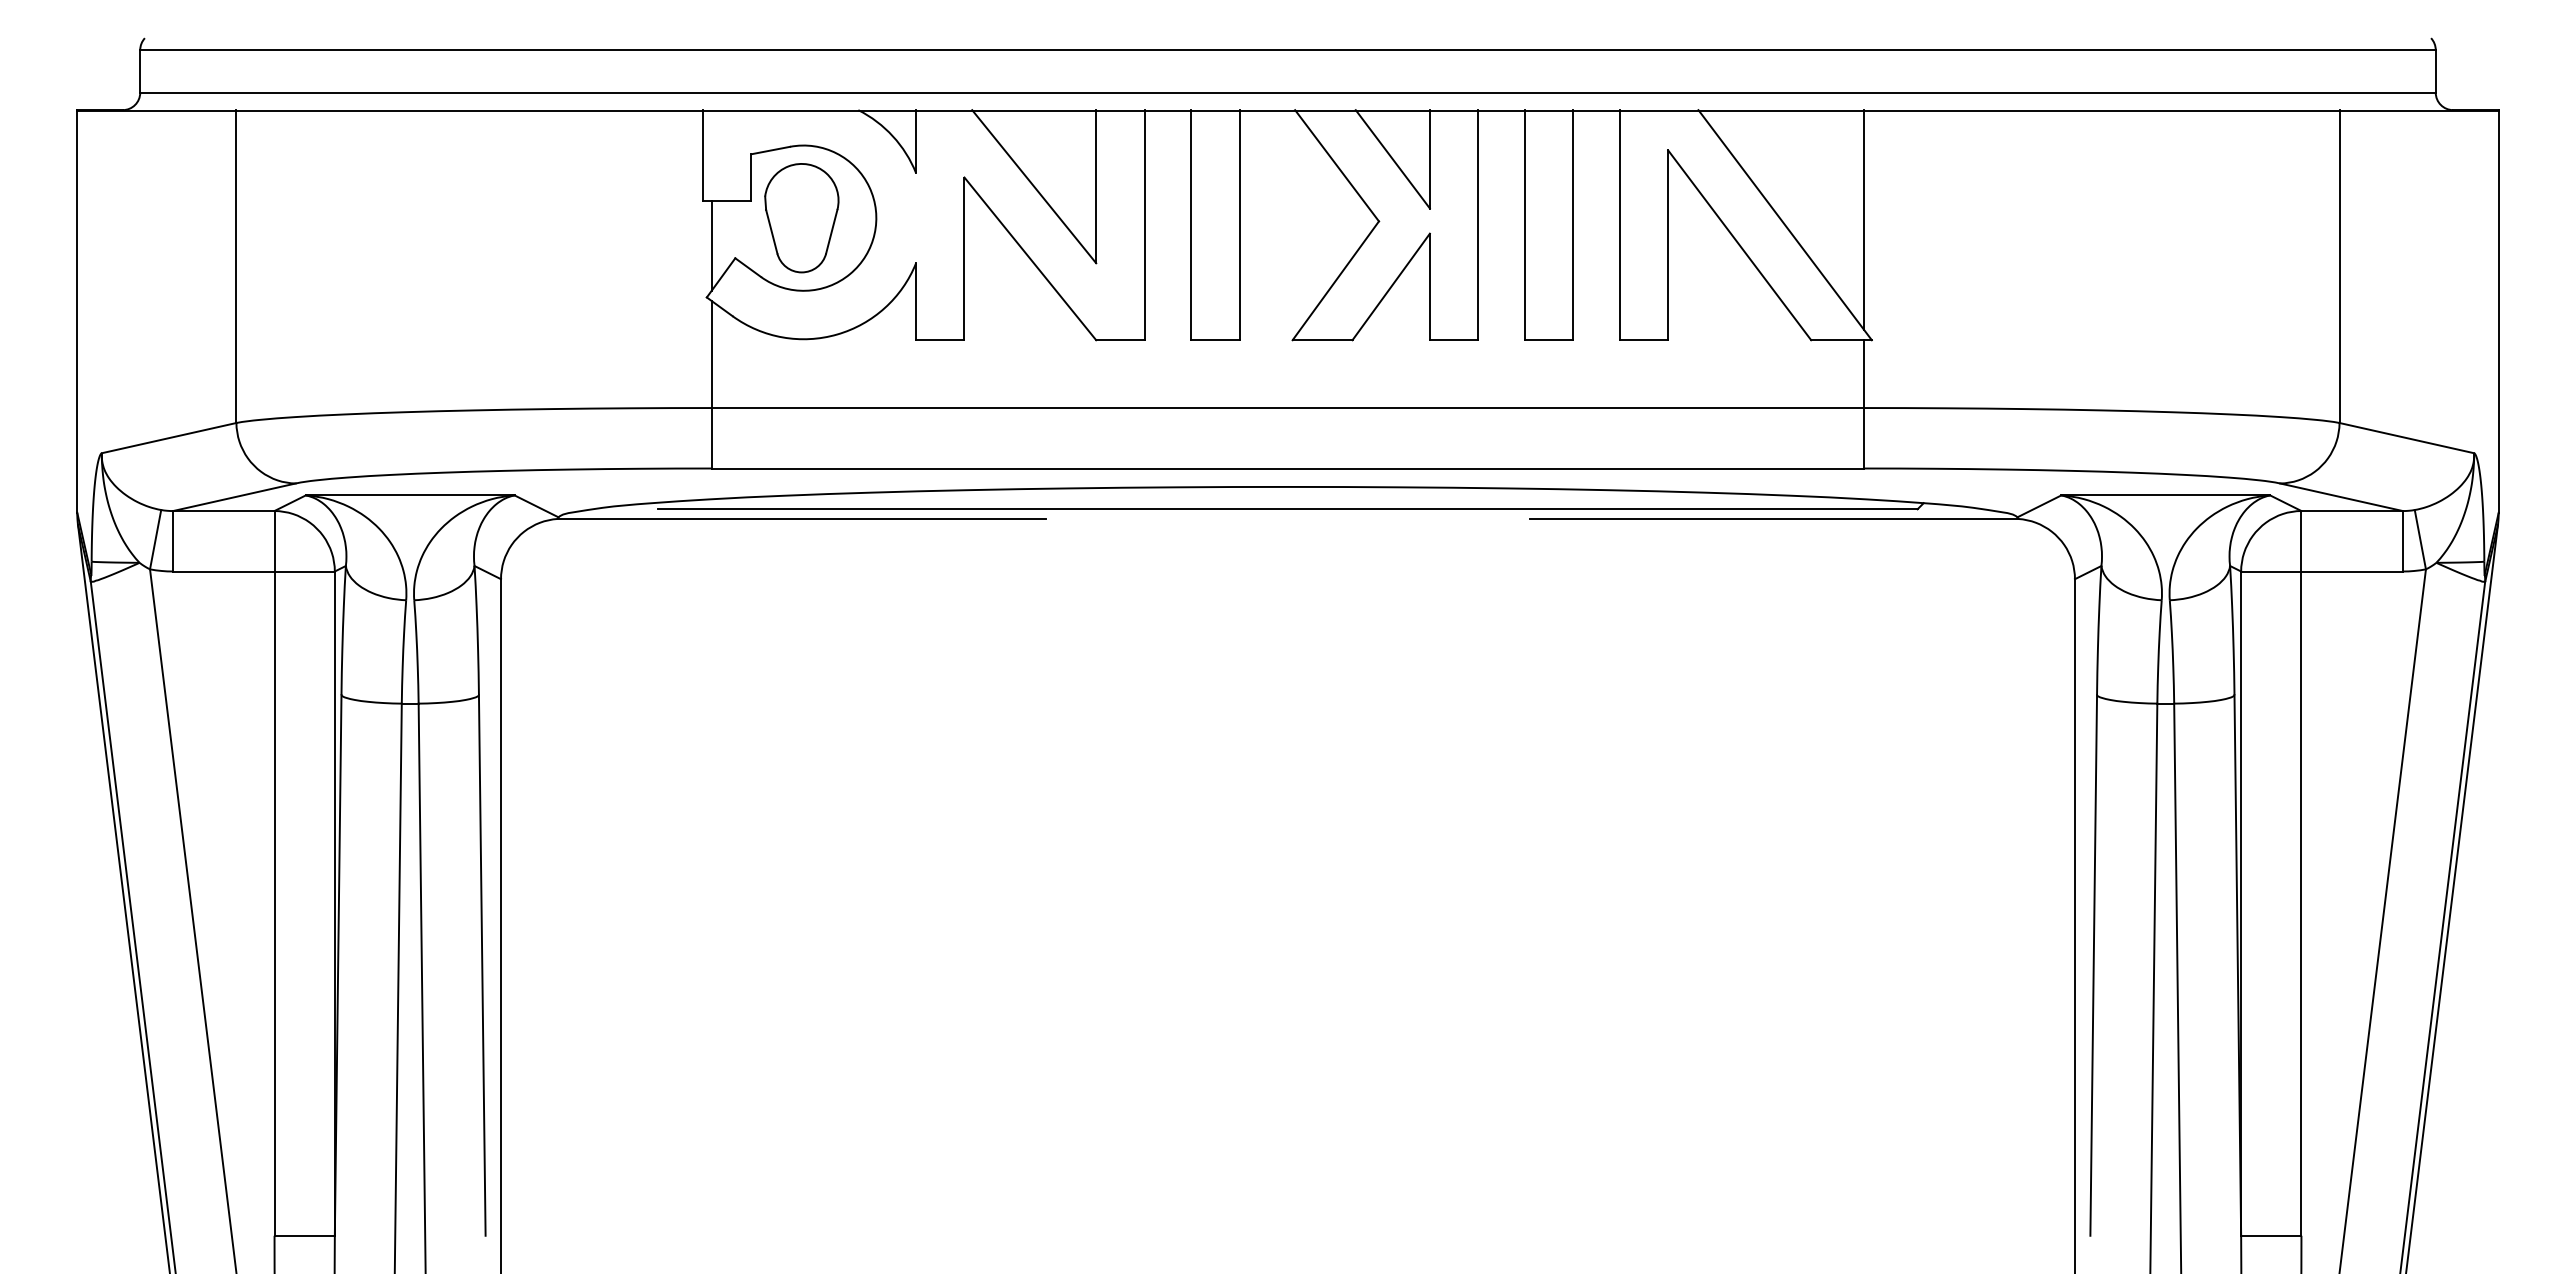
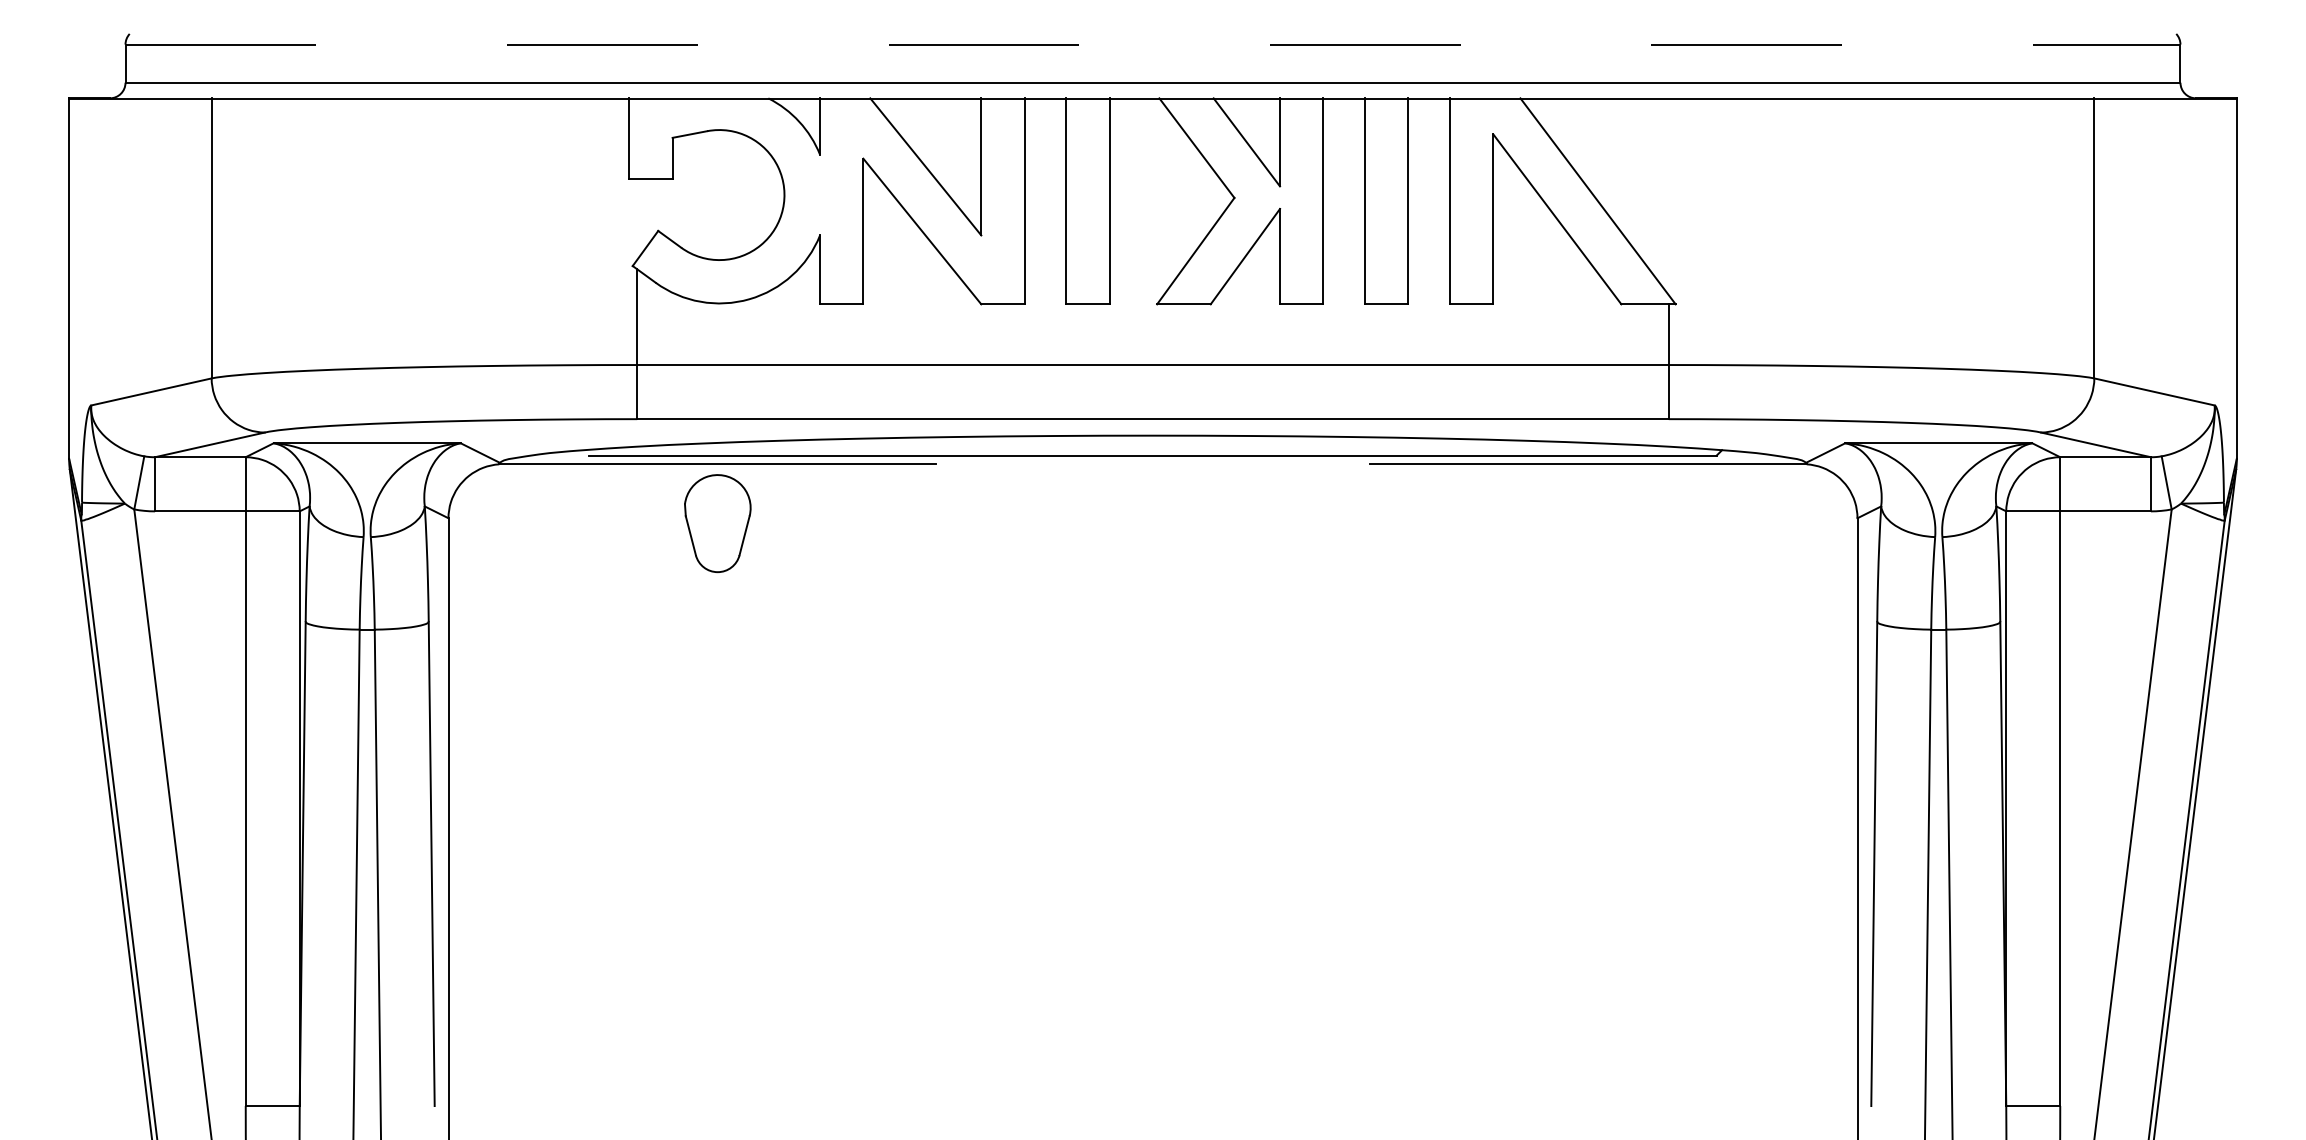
line: (1288, 50) -> (1153, 44), solid -> dashed
part: (801, 218) -> (717, 523), moved
line: (1864, 220) -> (1669, 197), removed
line: (711, 245) -> (636, 219), removed

